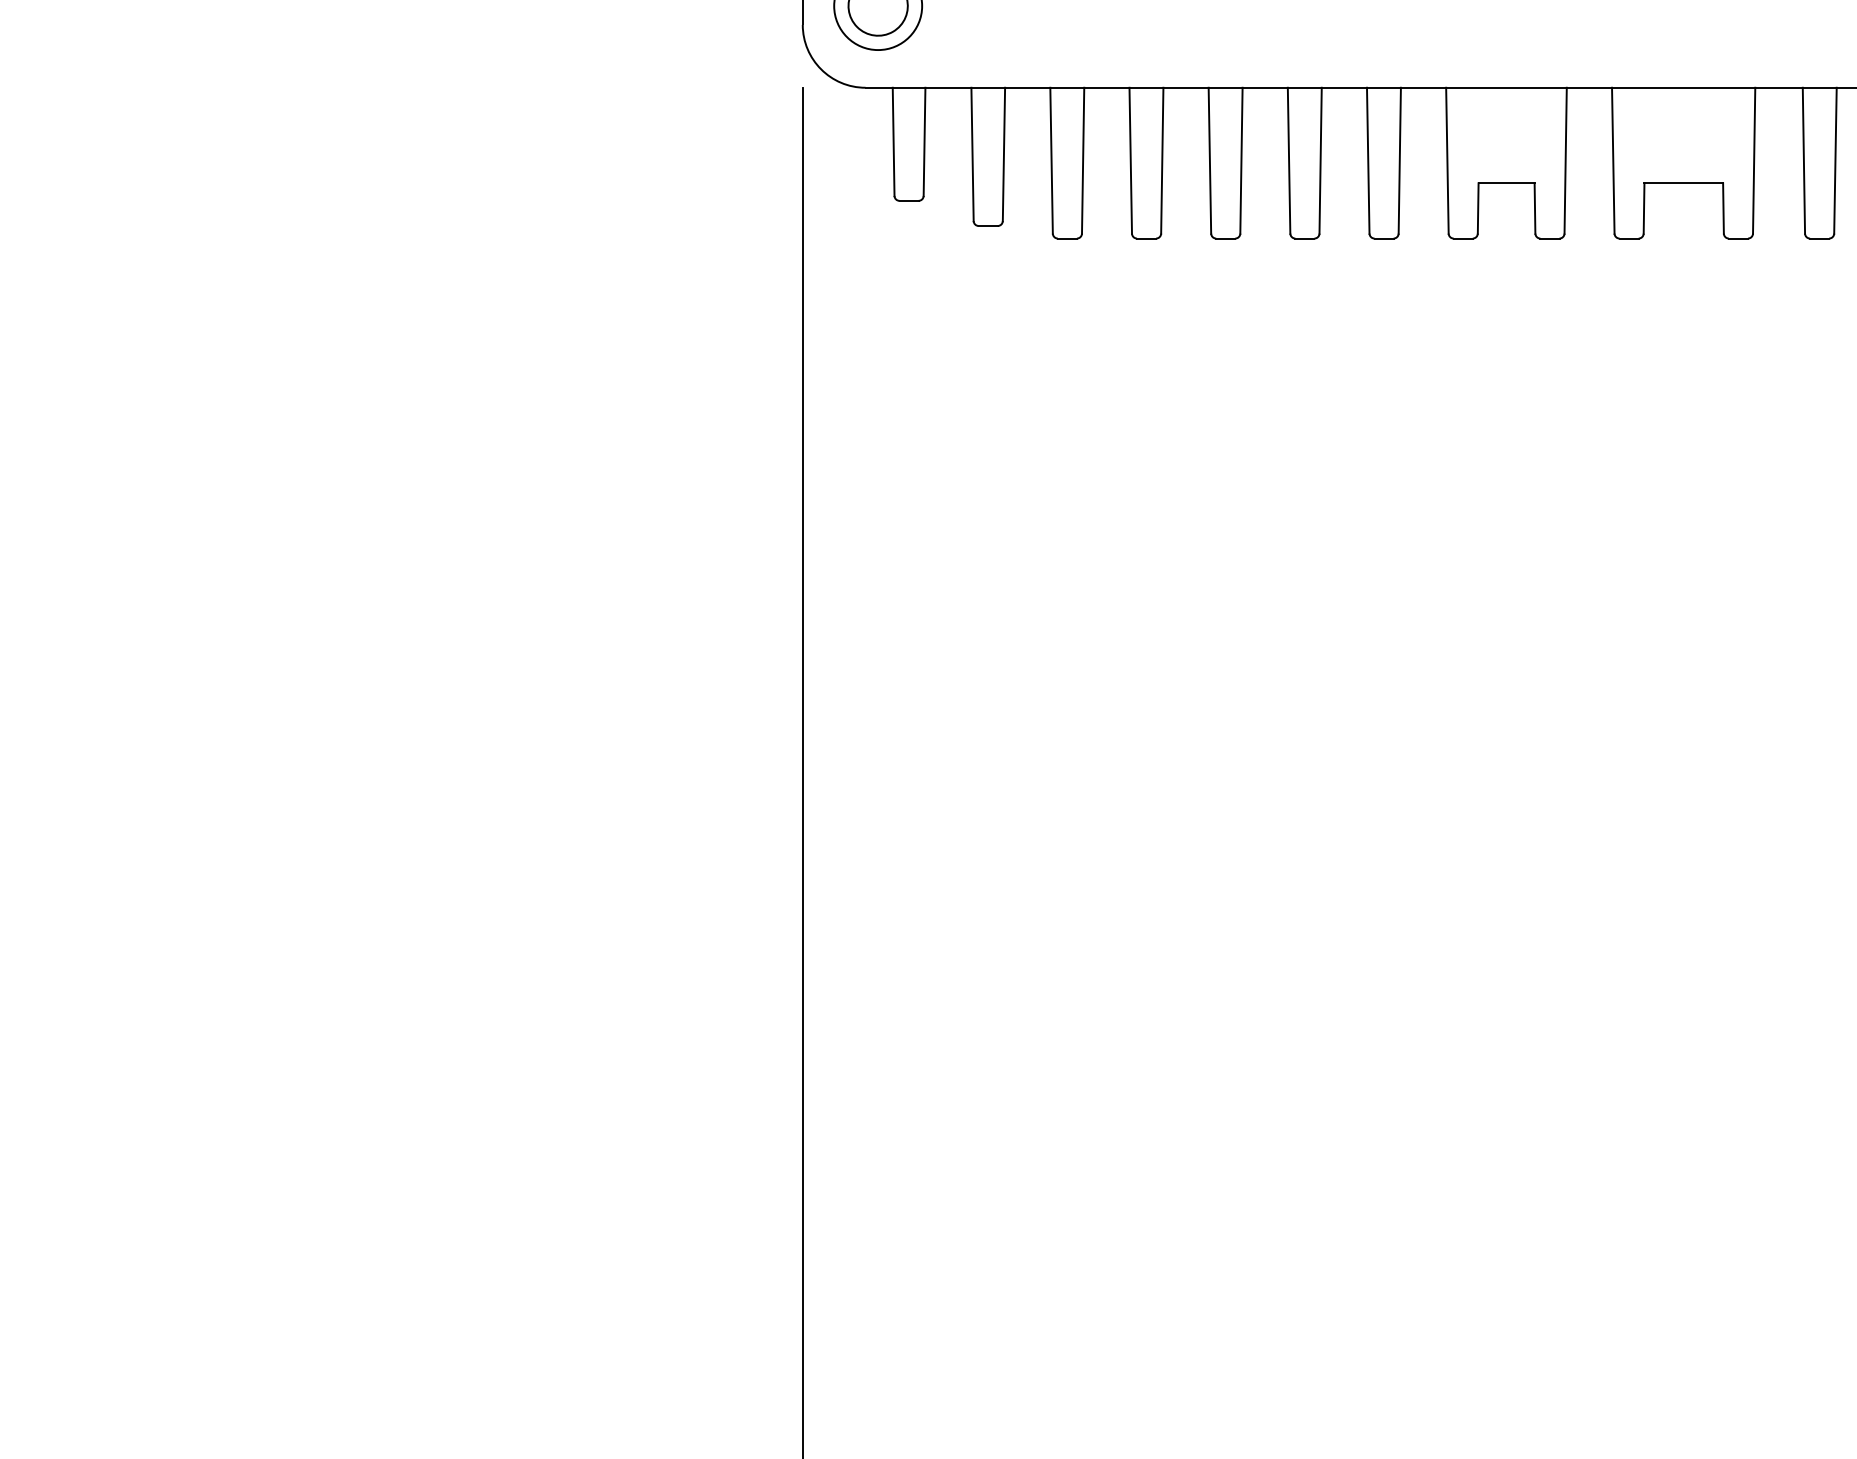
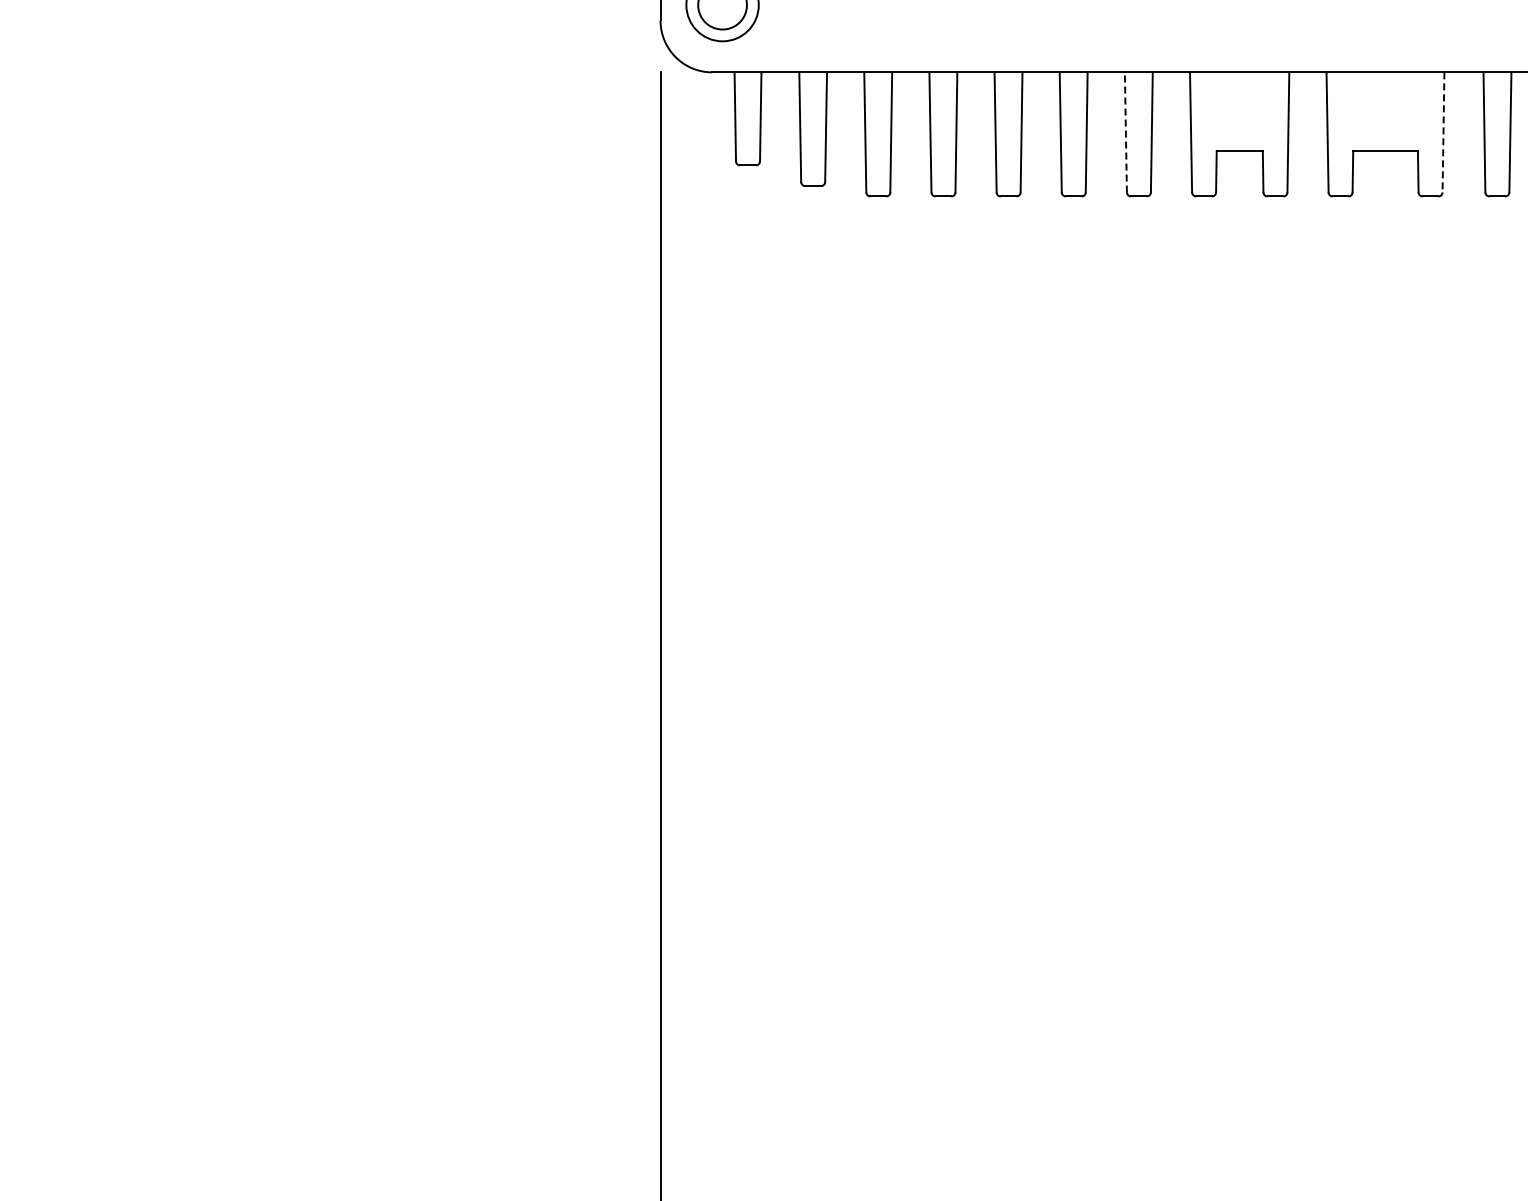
line: (1367, 159) -> (1125, 131), solid -> dashed
line: (1754, 160) -> (1443, 132), solid -> dashed

